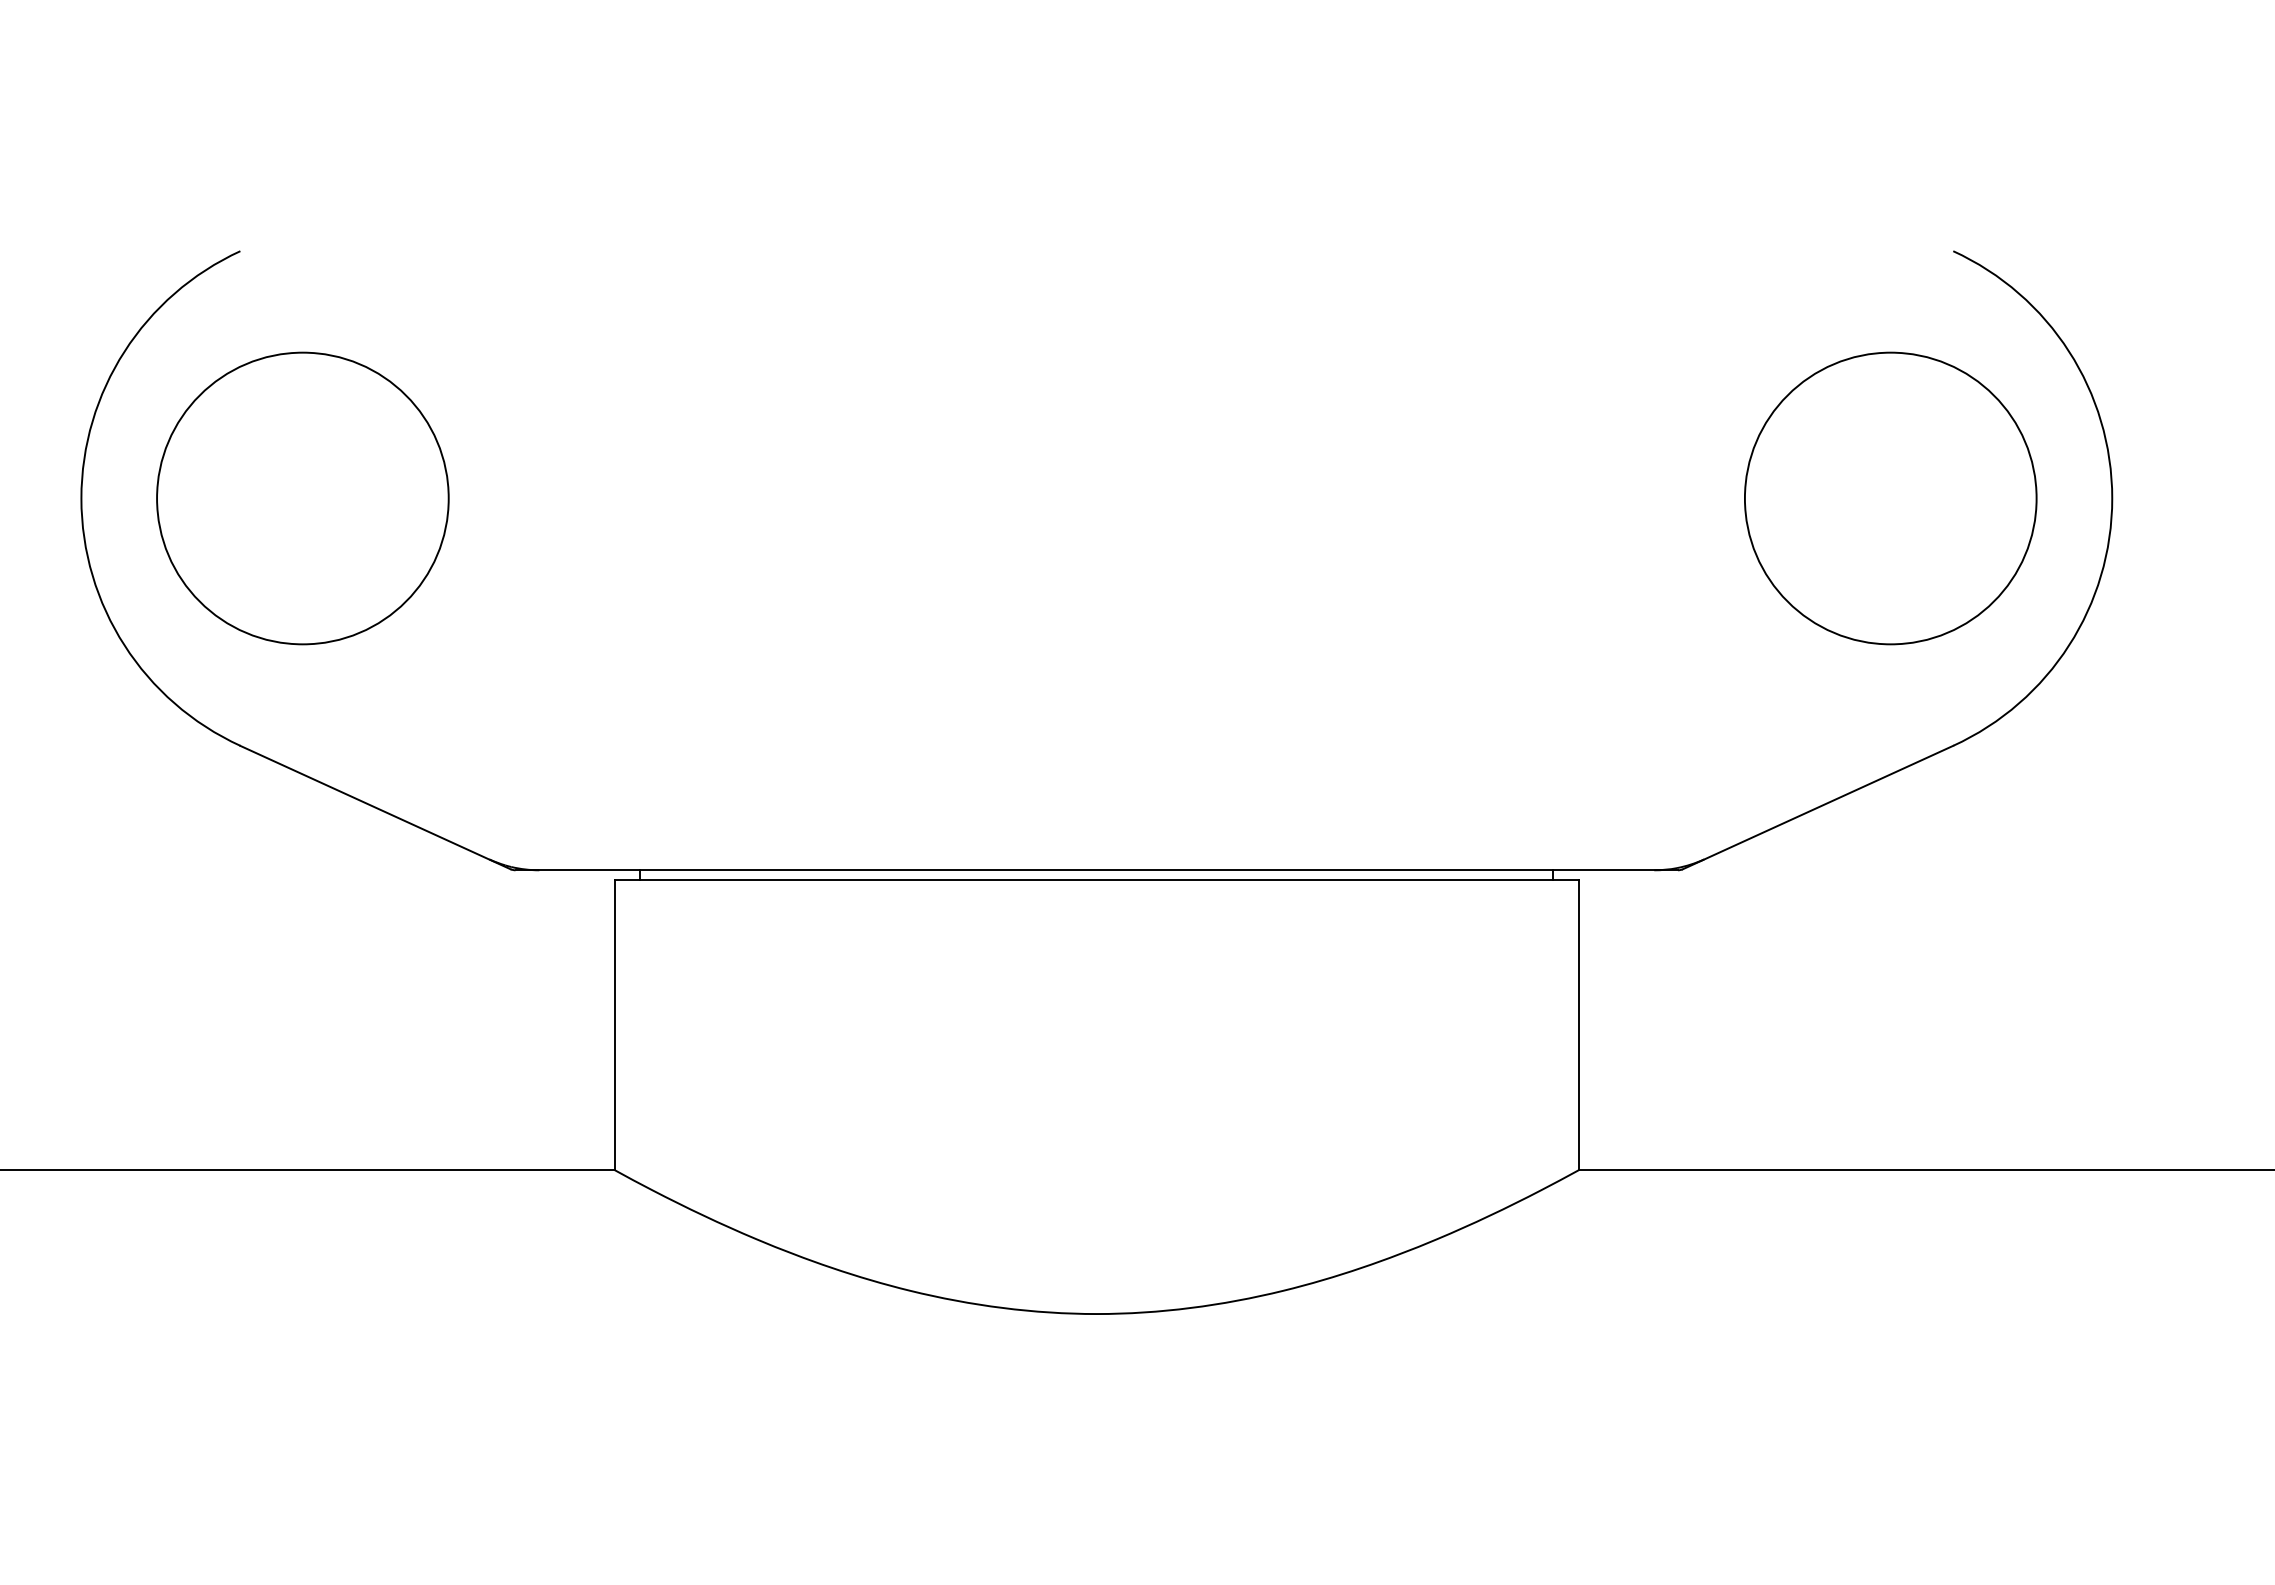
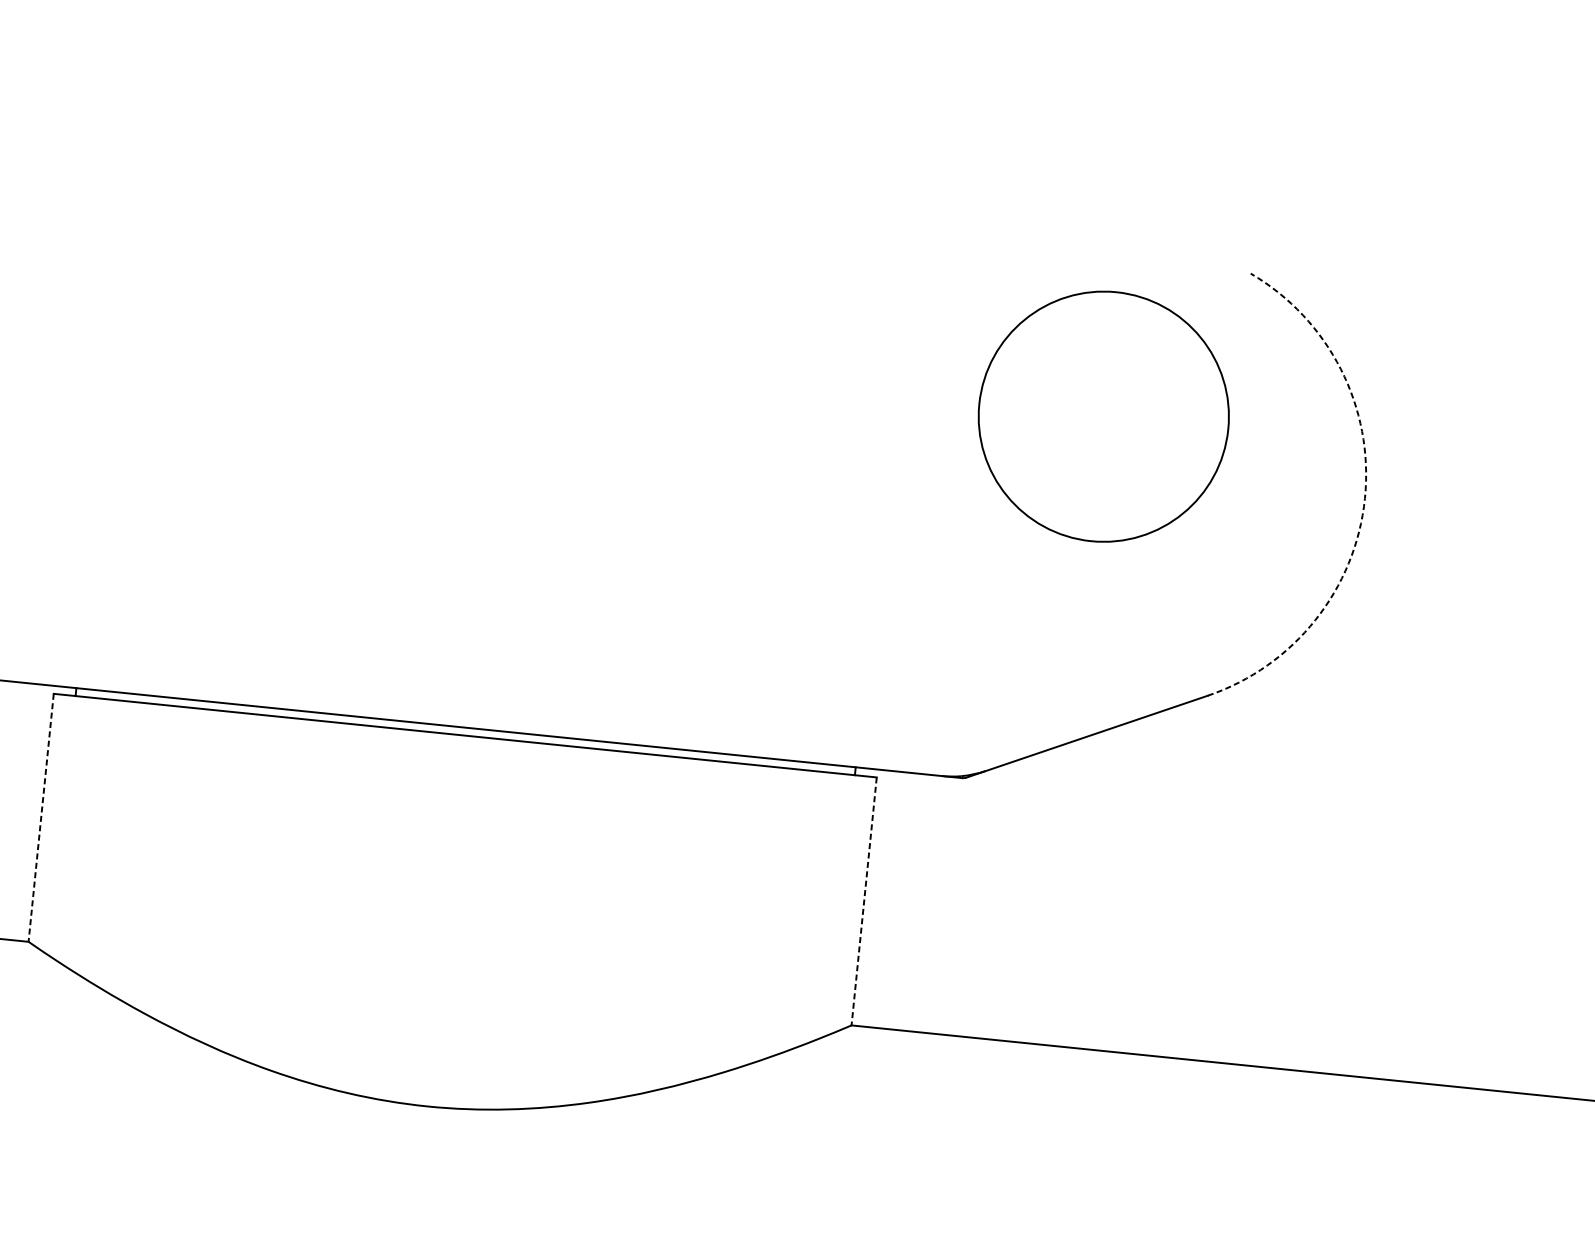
circle: (1890, 498) -> (1103, 416), moved
arc: (2112, 498) -> (1365, 498), solid -> dashed
line: (614, 1025) -> (40, 818), solid -> dashed
line: (1578, 1025) -> (863, 901), solid -> dashed

